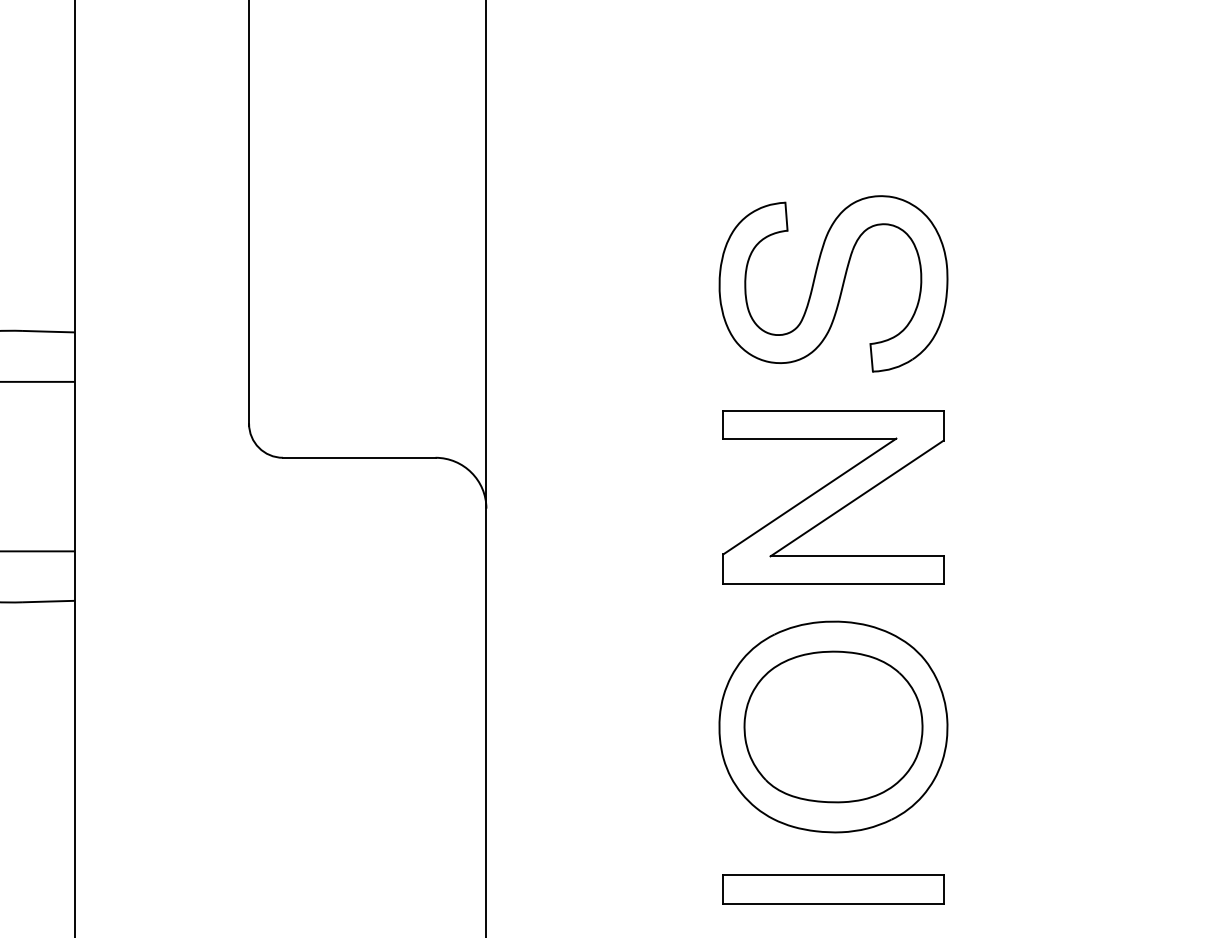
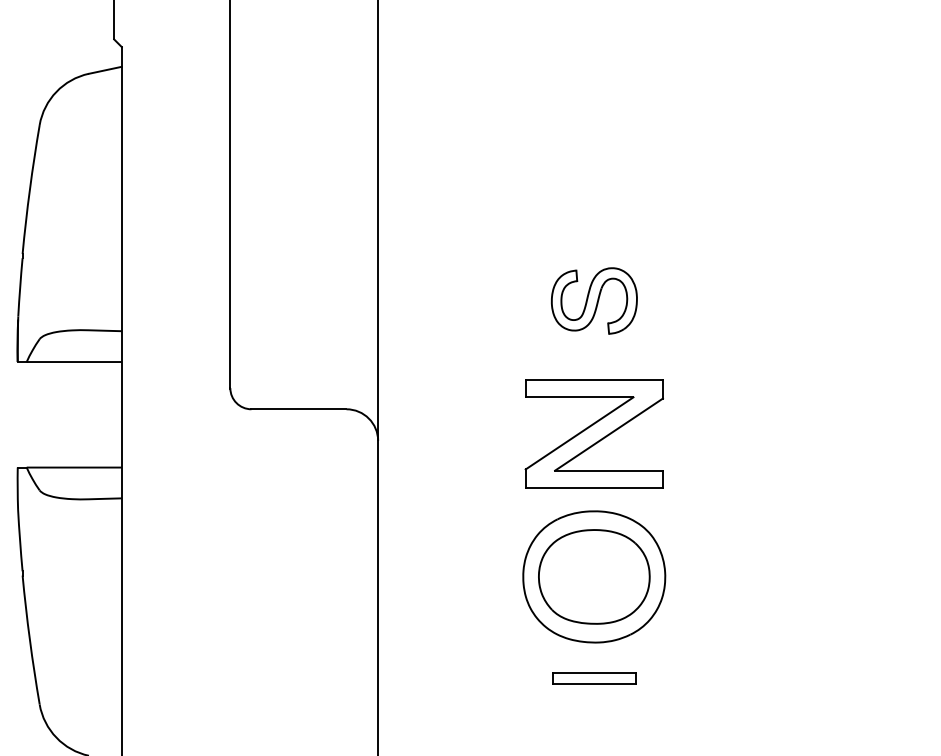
part: (833, 283) -> (594, 300), size x0.6
part: (833, 888) -> (594, 677), size x0.6

